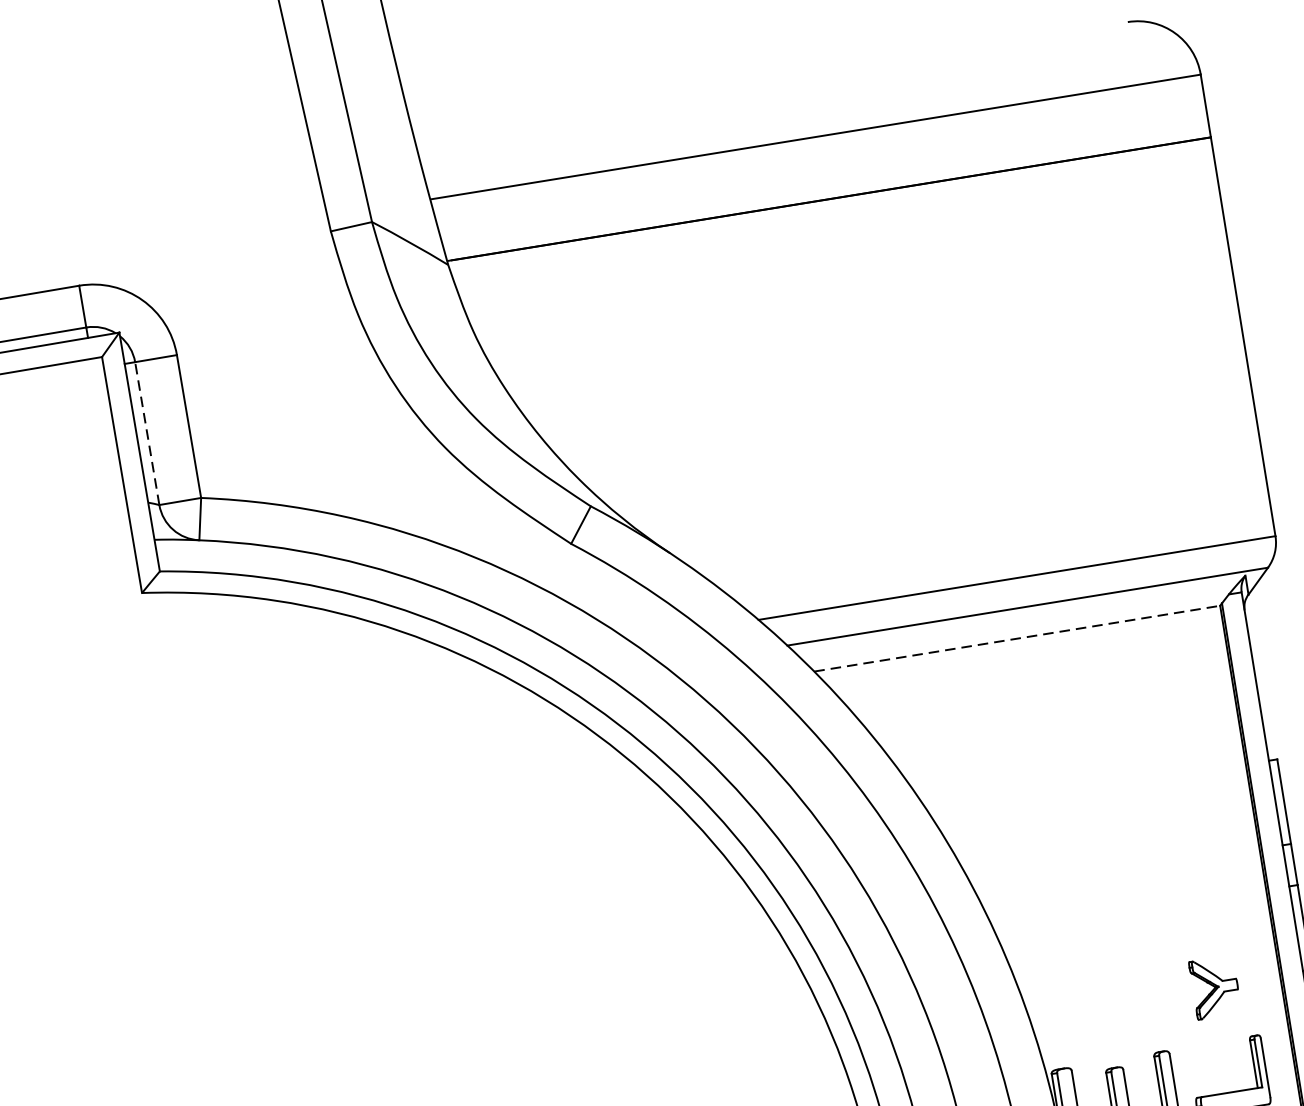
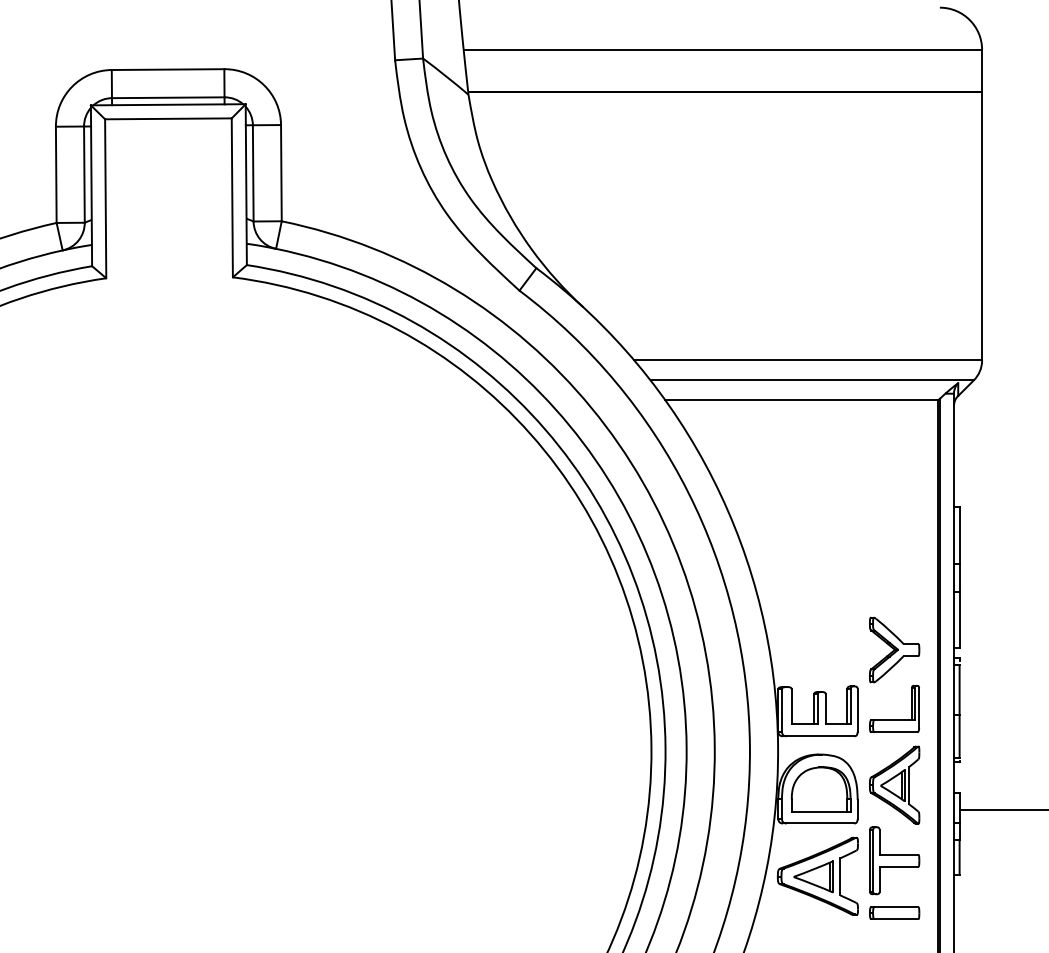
line: (147, 432) -> (253, 172), dashed -> solid
line: (1016, 639) -> (801, 400), dashed -> solid
part: (1214, 986) -> (894, 649), size x1.67

